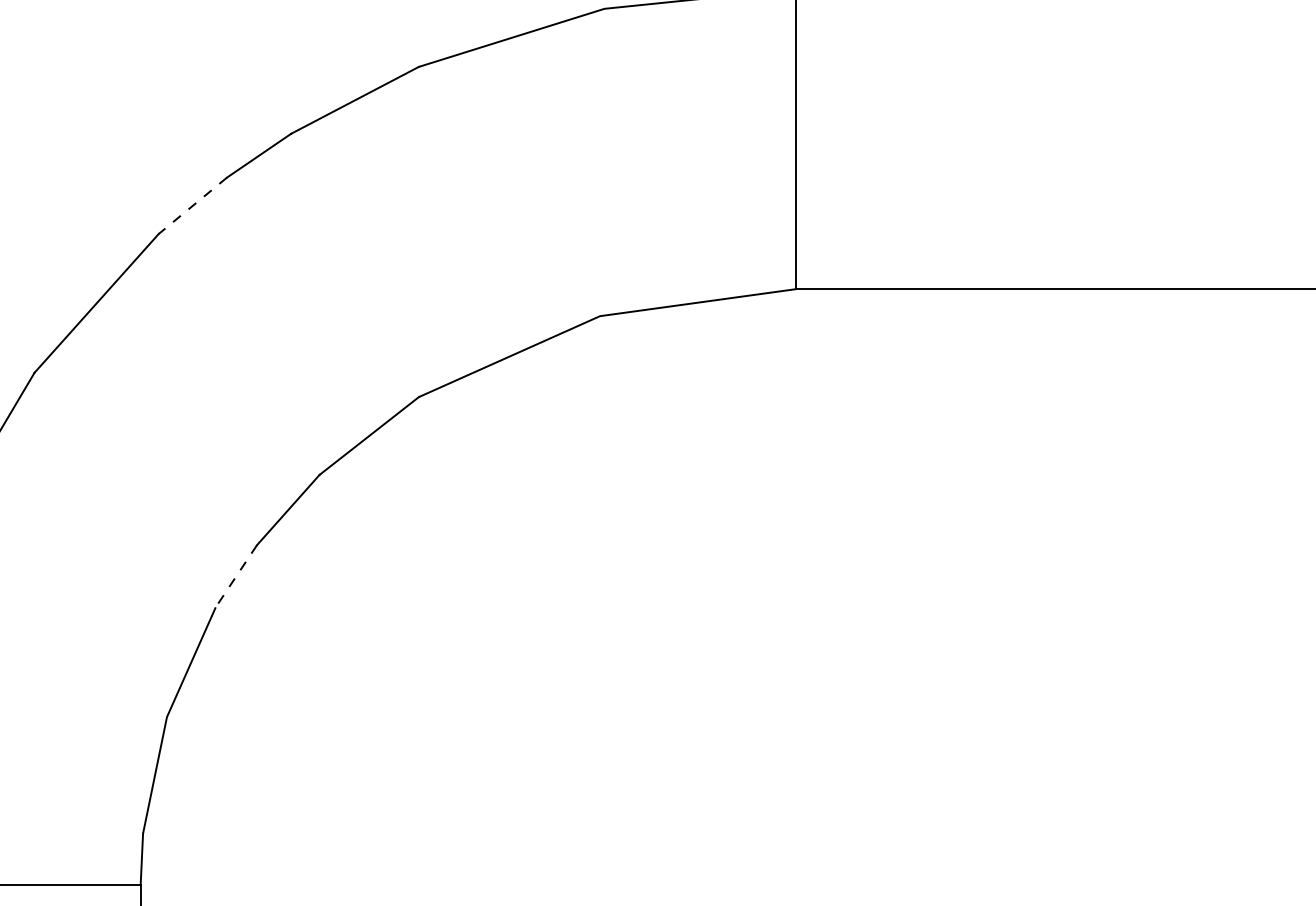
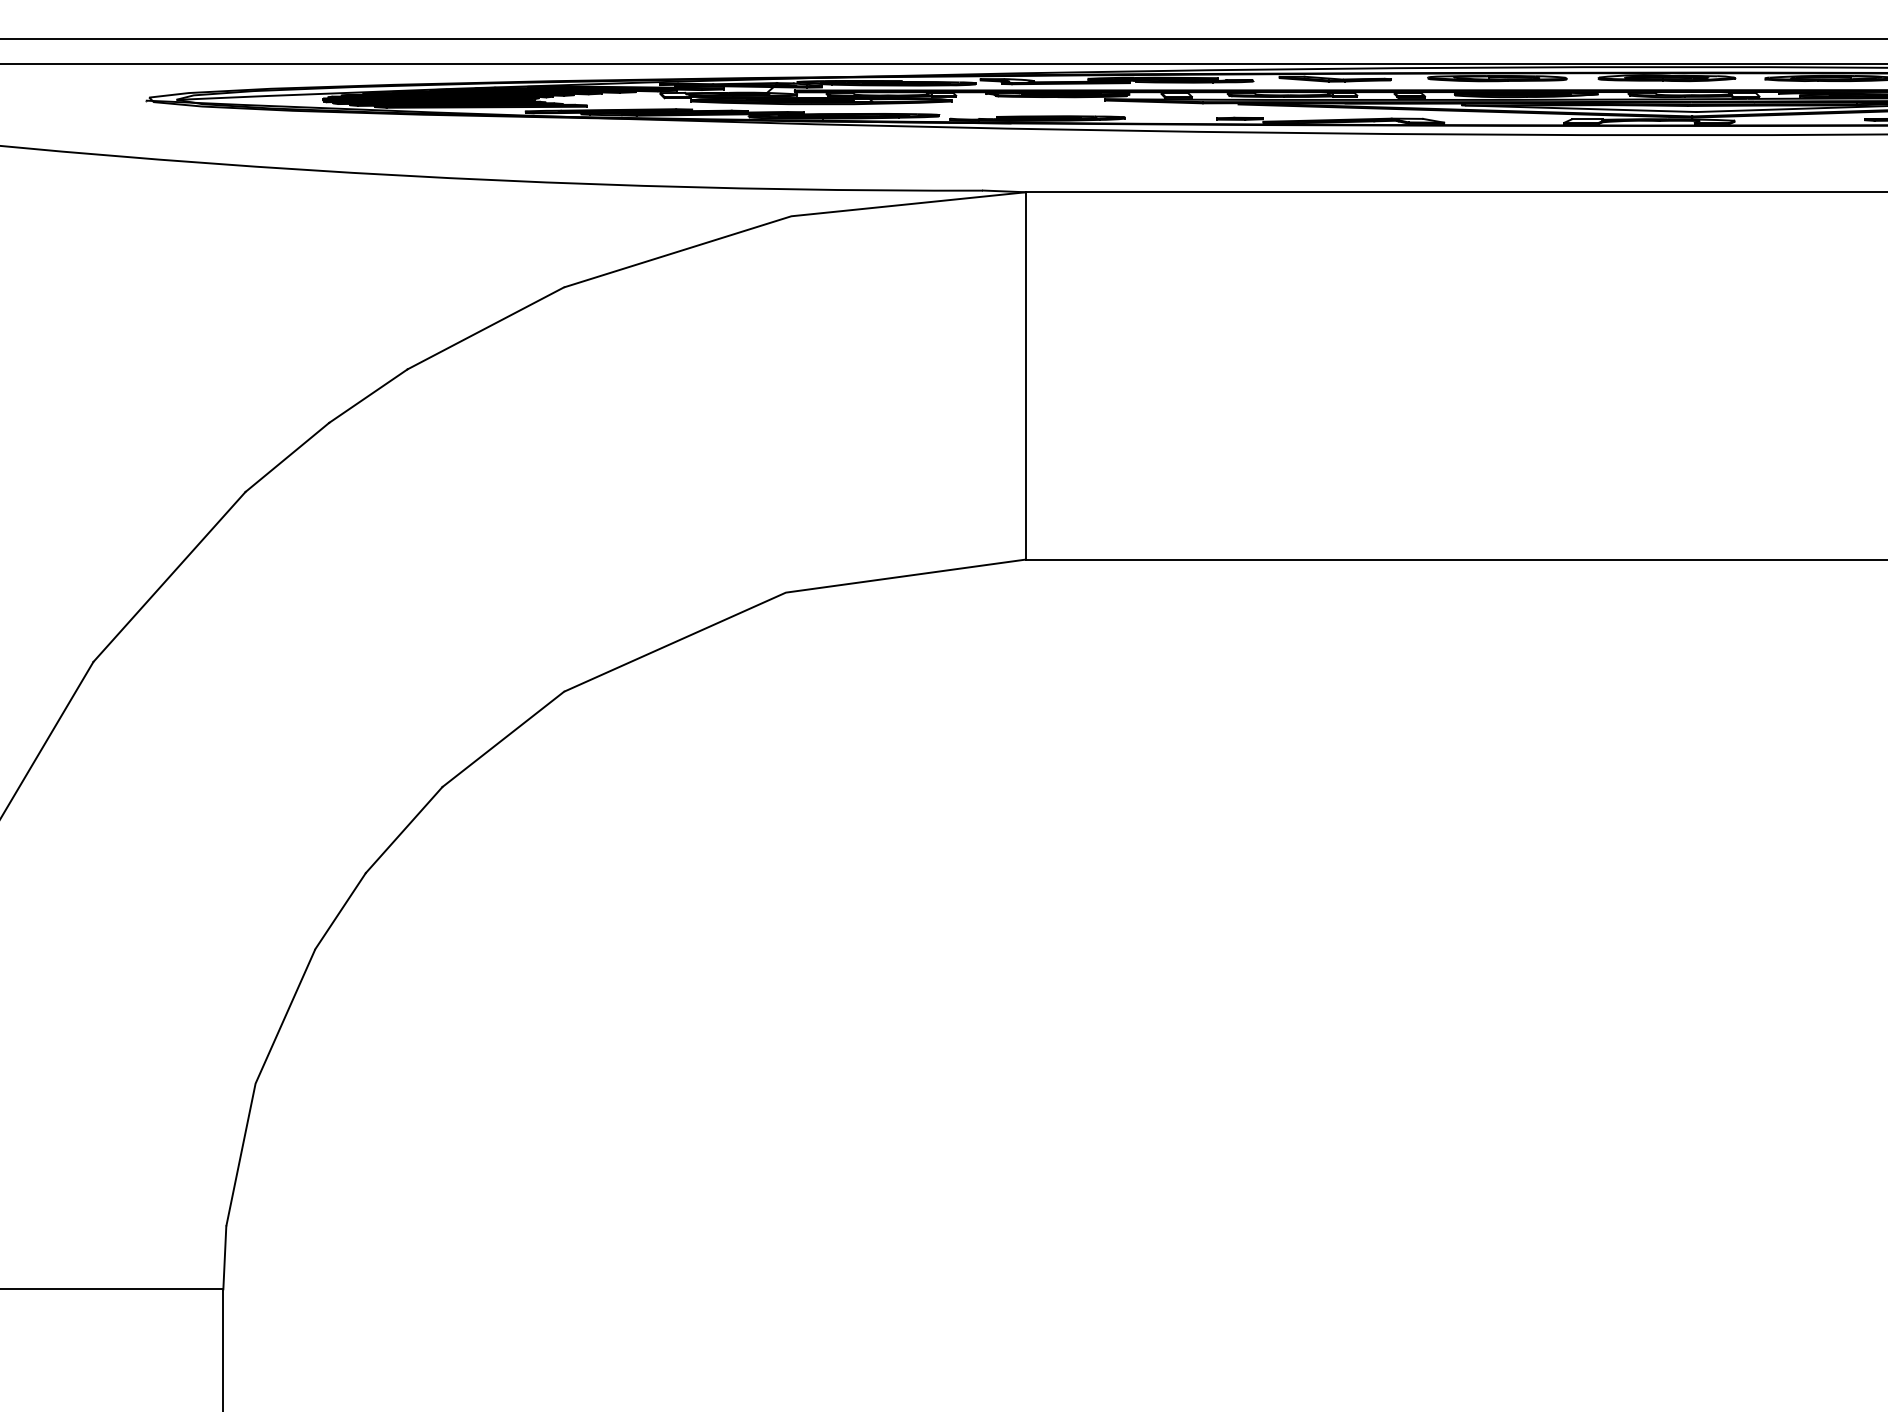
line: (192, 205) -> (286, 457), dashed -> solid
line: (236, 576) -> (340, 911), dashed -> solid

